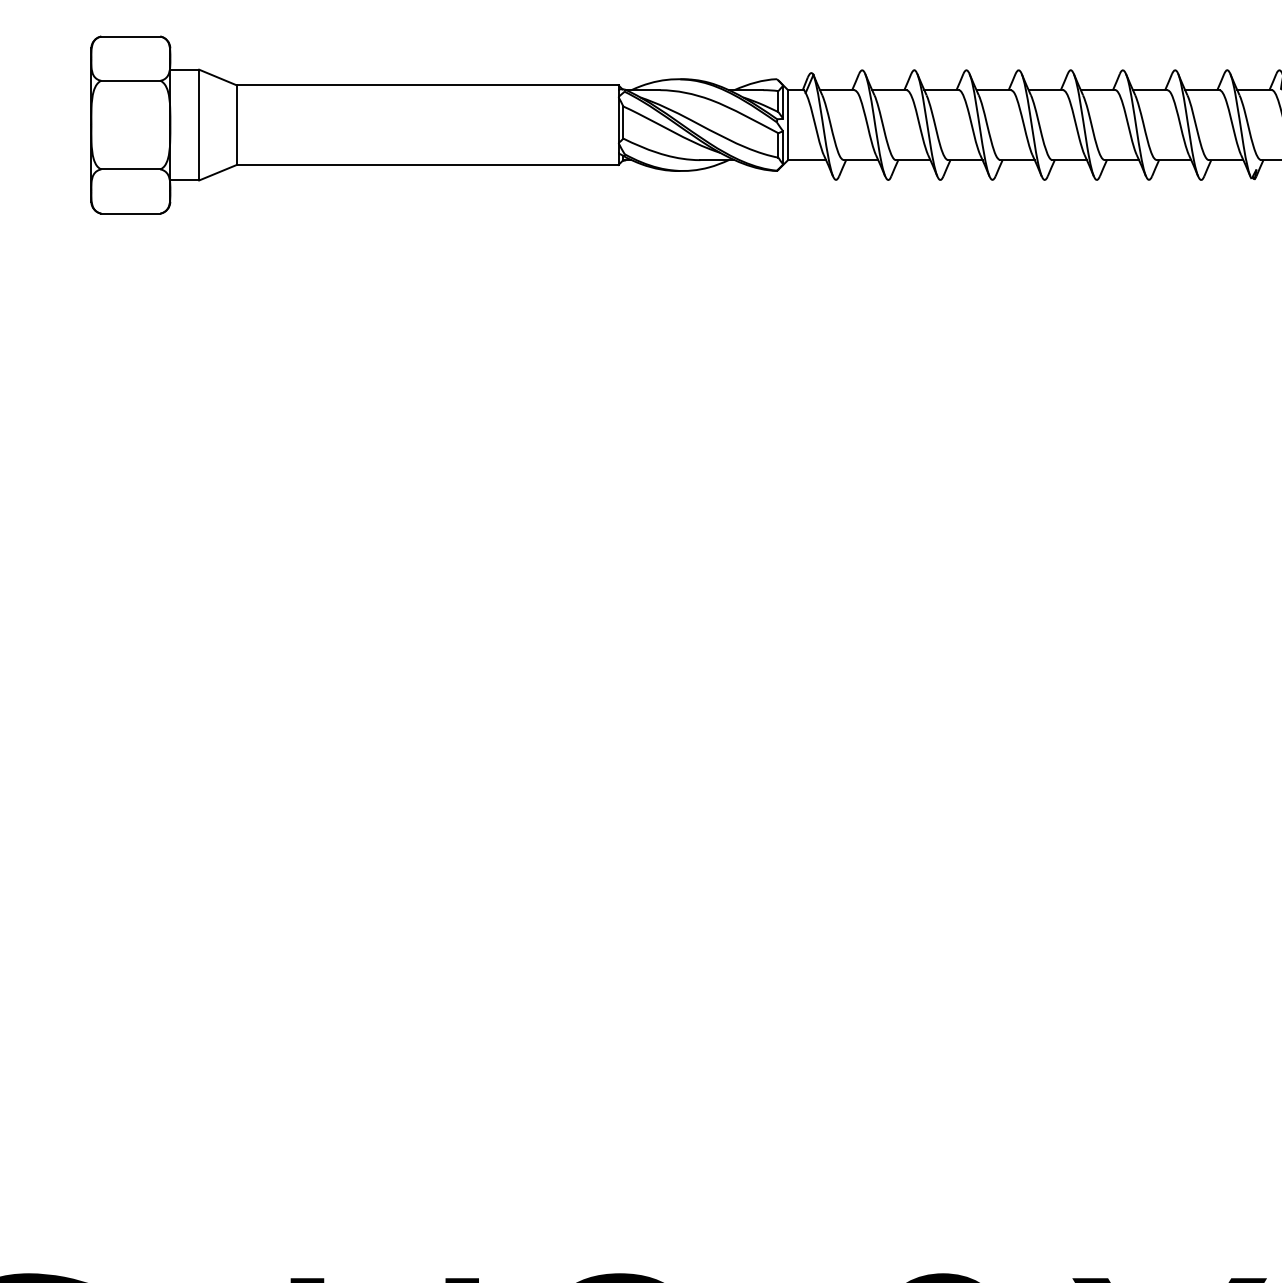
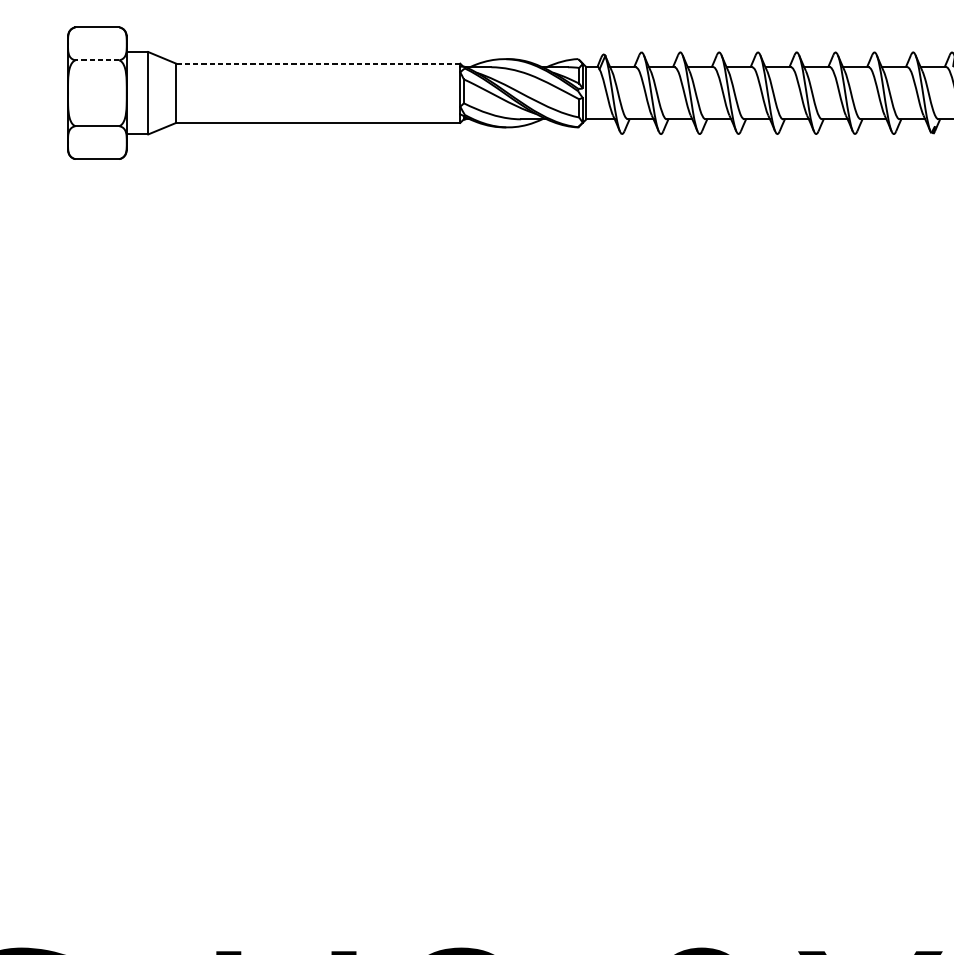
line: (130, 80) -> (97, 60), solid -> dashed
line: (427, 85) -> (318, 63), solid -> dashed

